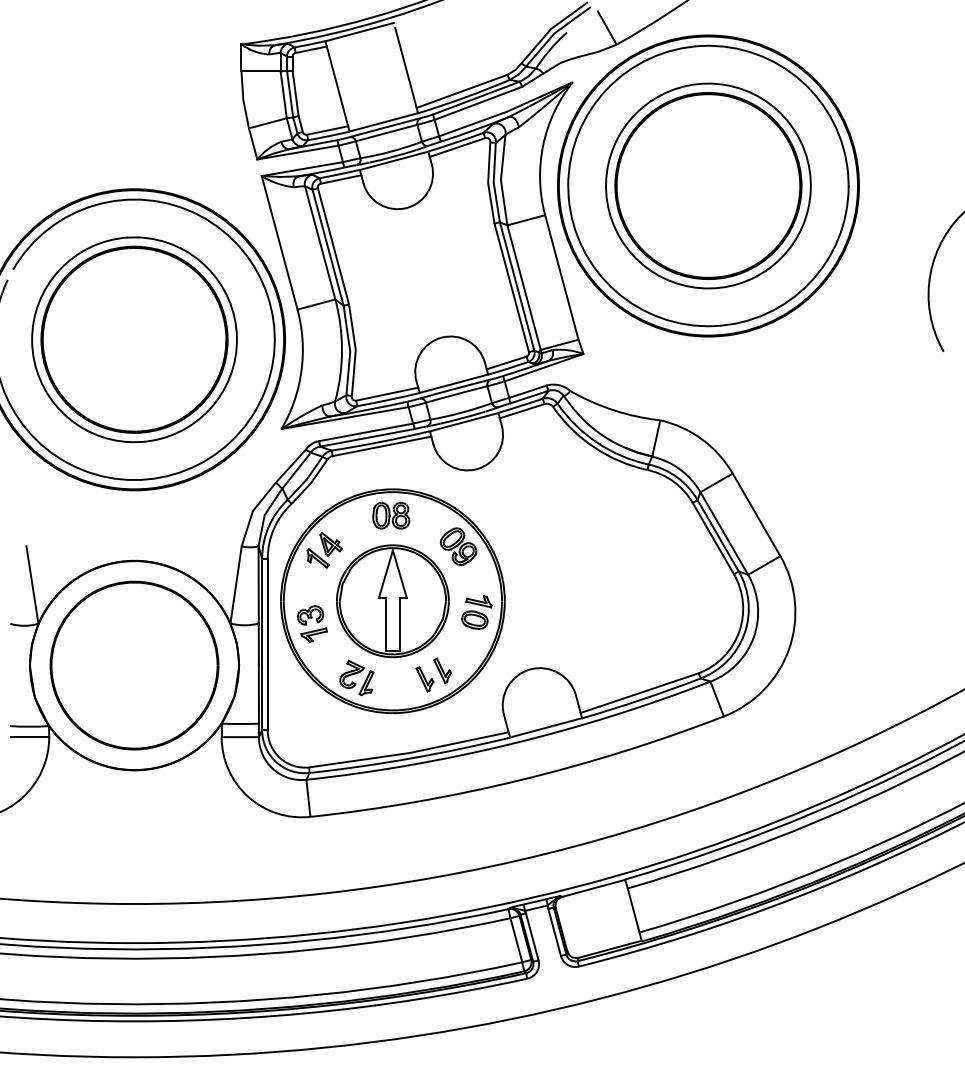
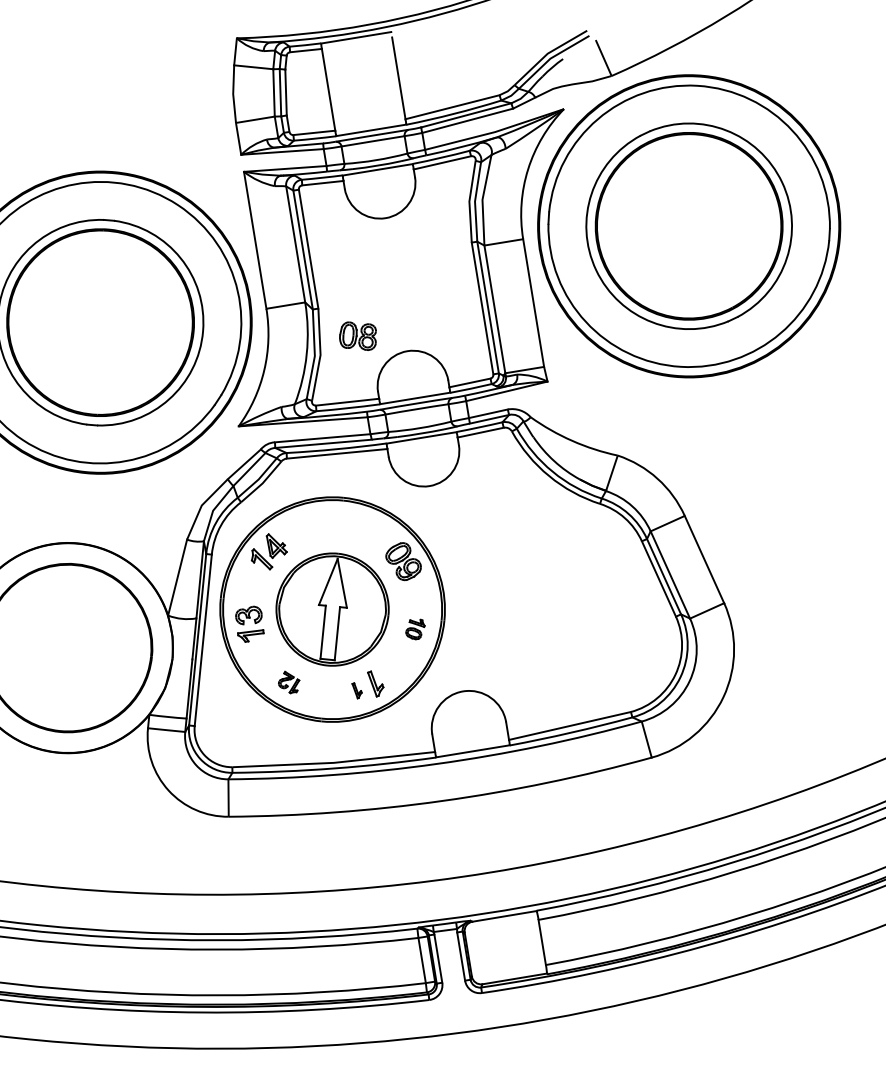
part: (391, 515) -> (358, 336), moved
part: (476, 612) -> (414, 629), size x0.6
part: (356, 677) -> (288, 682), size x0.6
part: (424, 679) -> (356, 690), size x0.6

